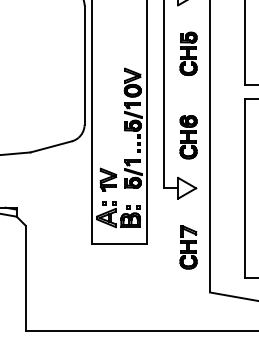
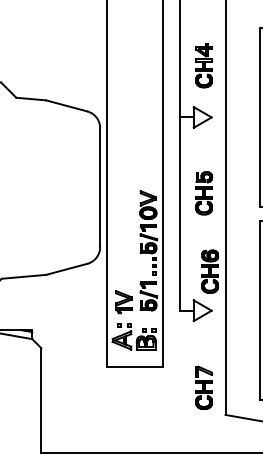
part: (188, 54) -> (204, 193), moved
part: (188, 137) -> (210, 271), moved
part: (187, 247) -> (203, 387), moved

